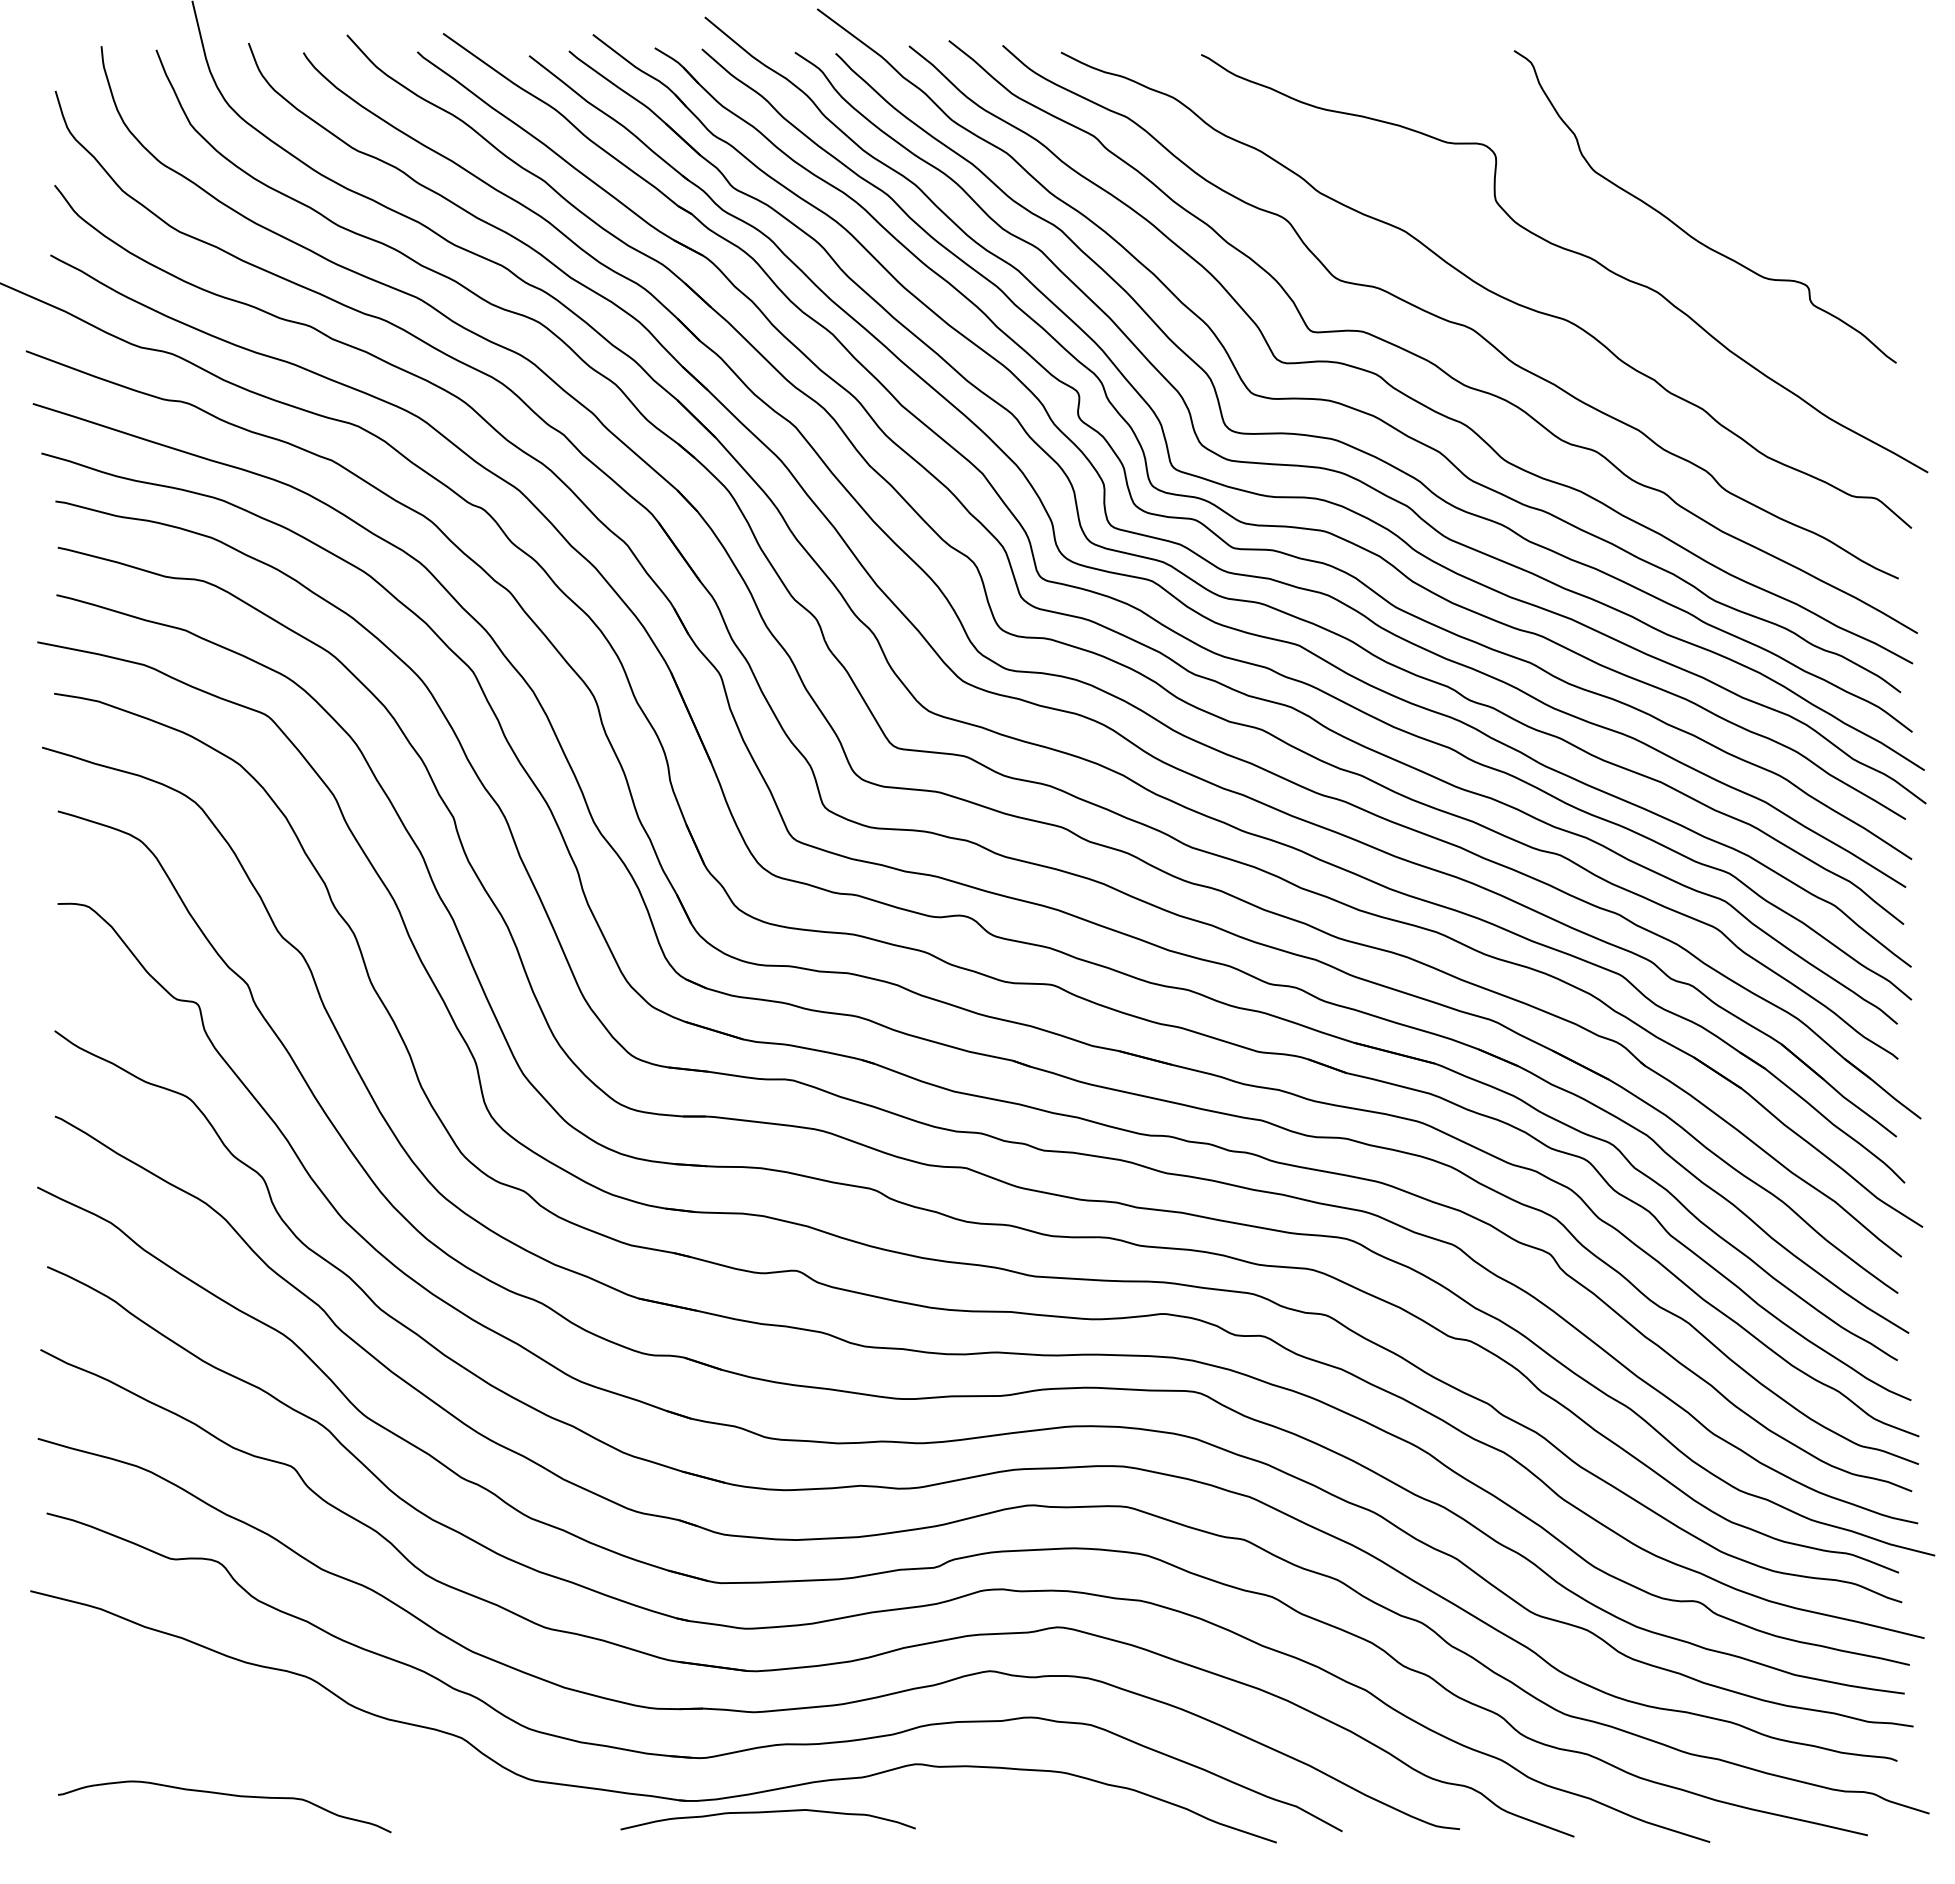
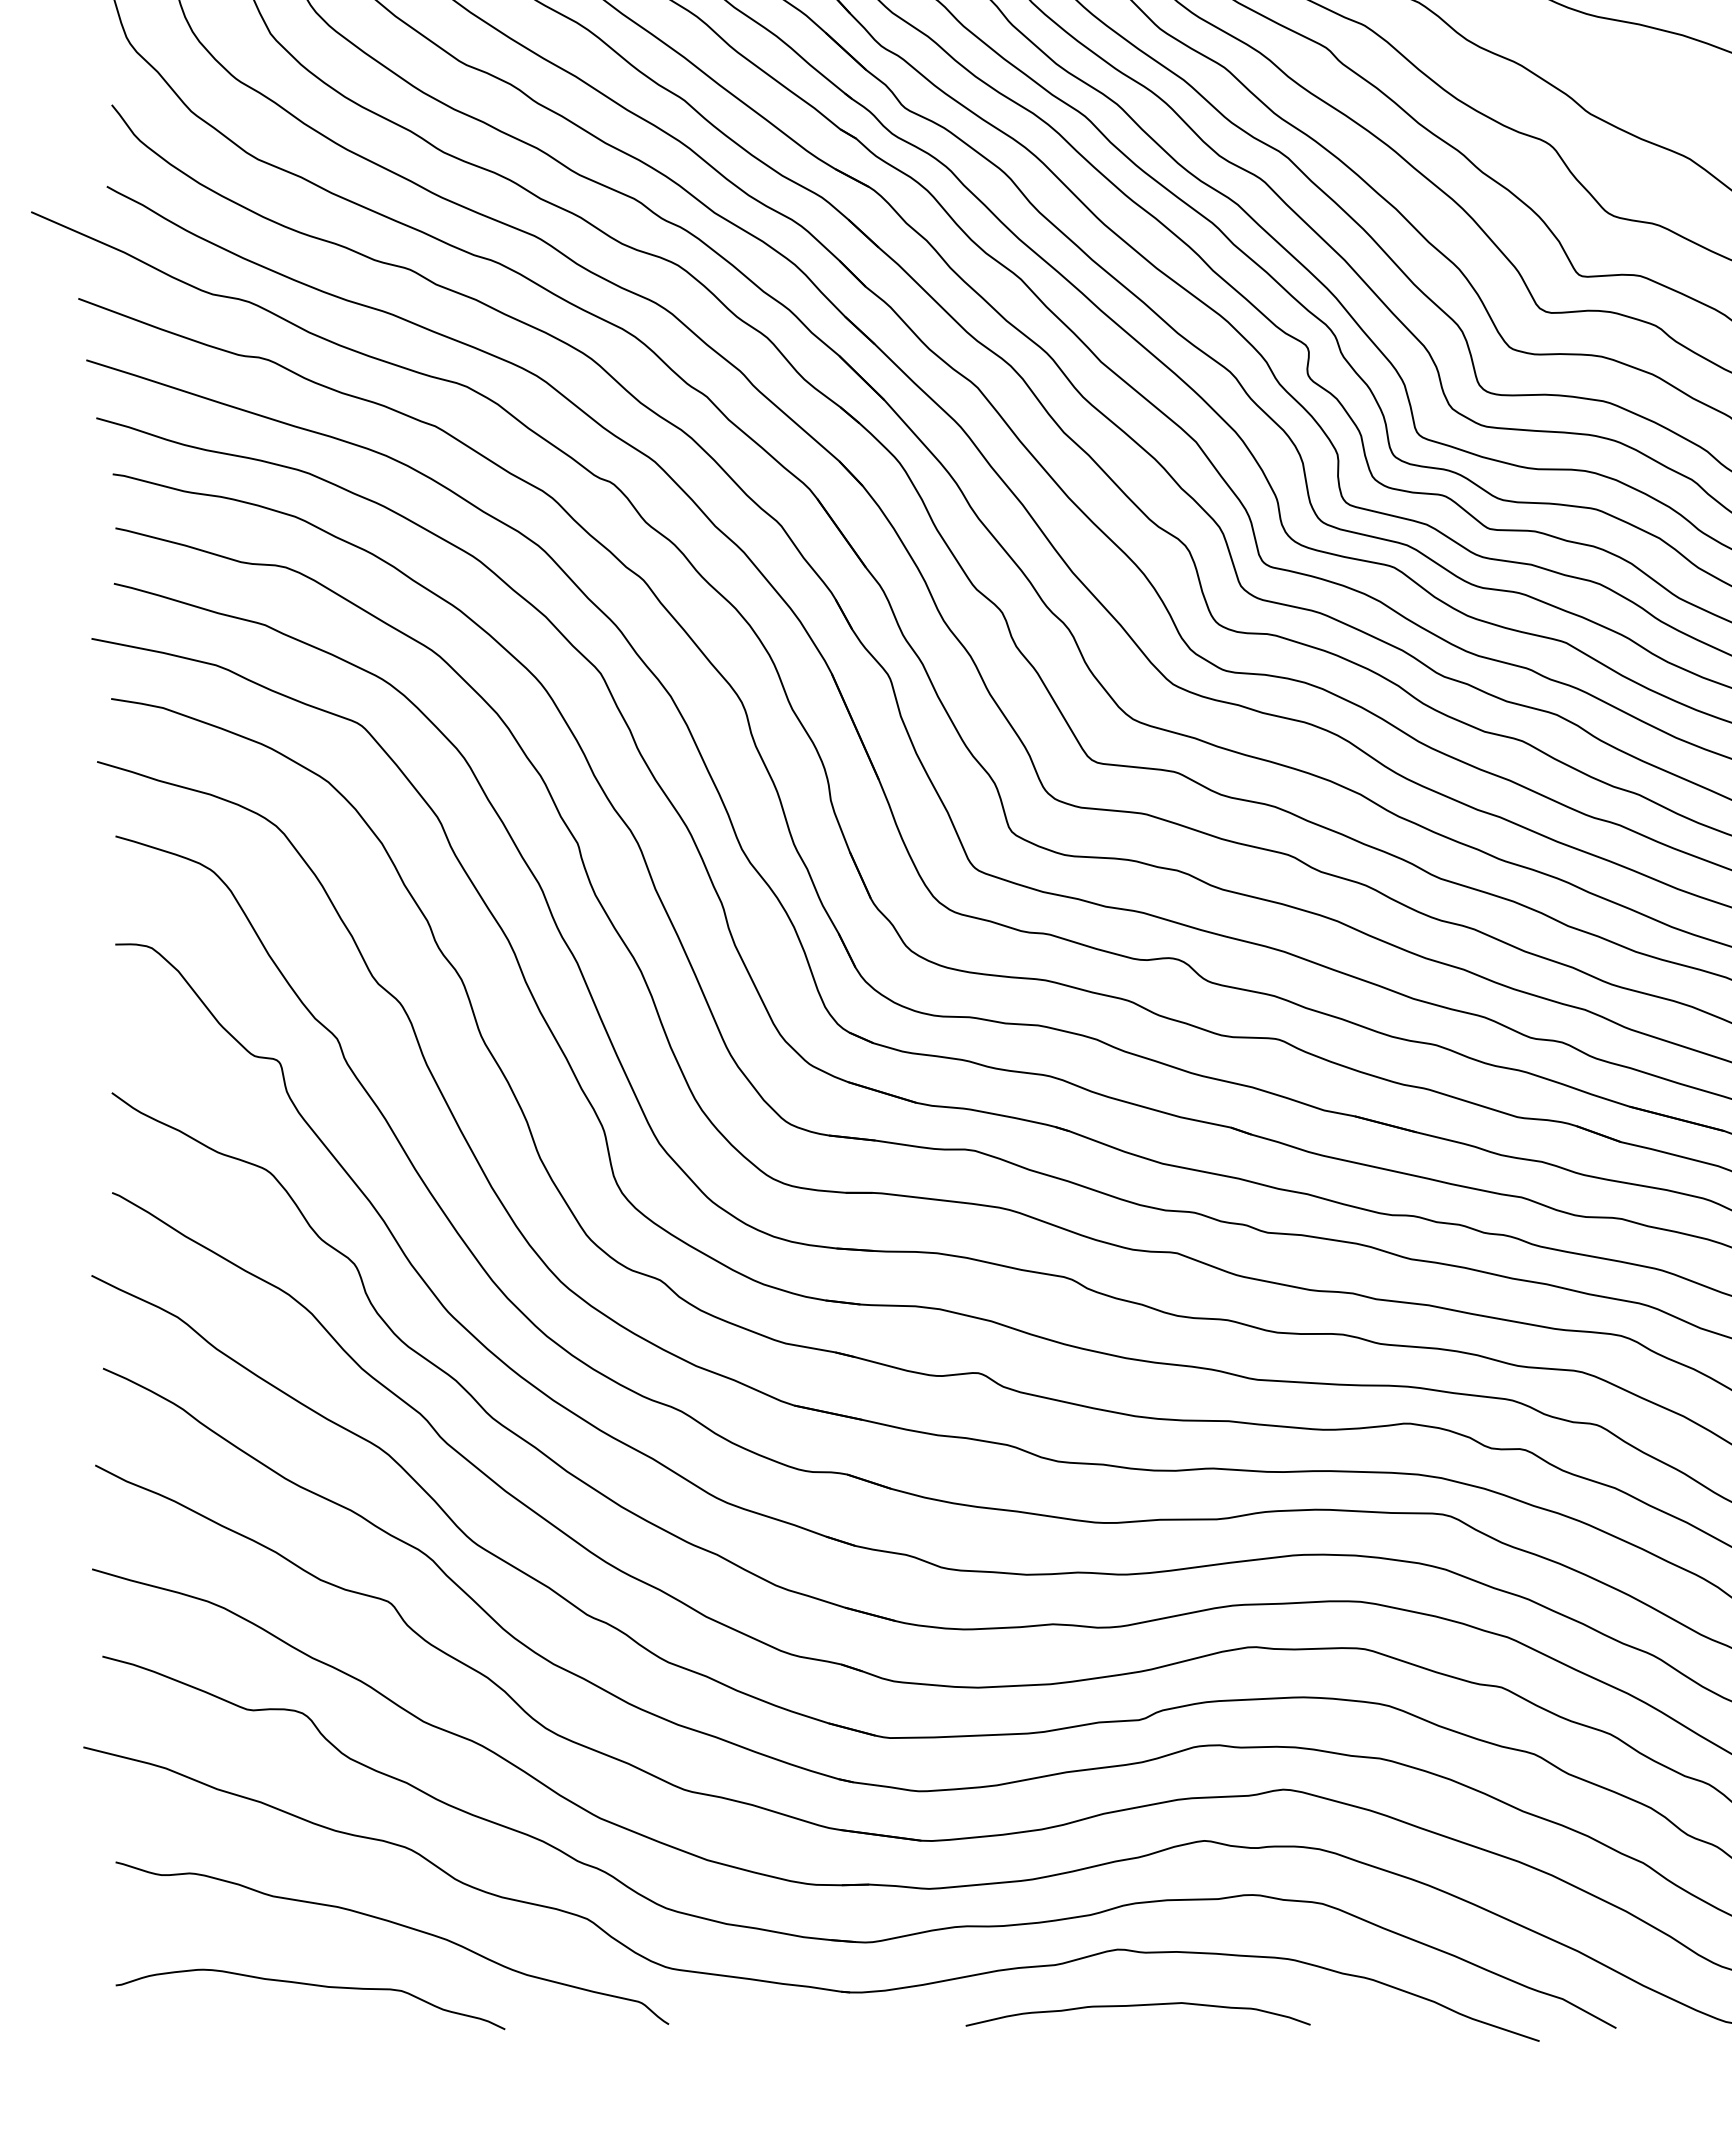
curve: (299, 1743) -> (397, 1925), added
curve: (767, 1812) -> (1137, 2005), moved

